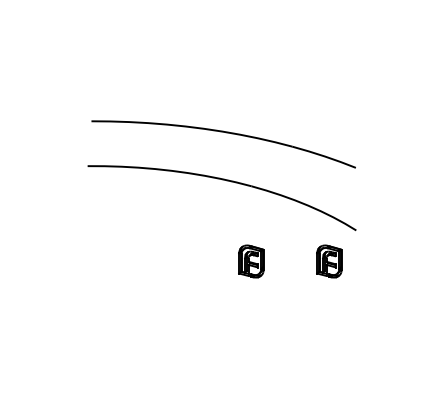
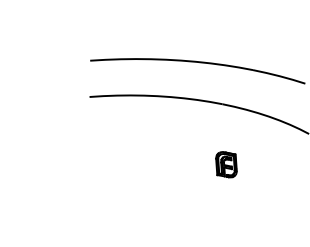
part: (329, 261) -> (289, 160), removed

